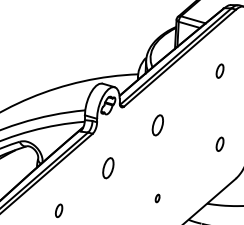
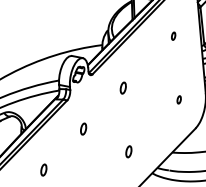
part: (220, 71) -> (173, 36), size x0.62
part: (157, 125) -> (123, 88), size x0.62
part: (220, 144) -> (179, 99), size x0.62
part: (108, 167) -> (83, 128), size x0.62
part: (157, 198) -> (128, 151), size x1.67

